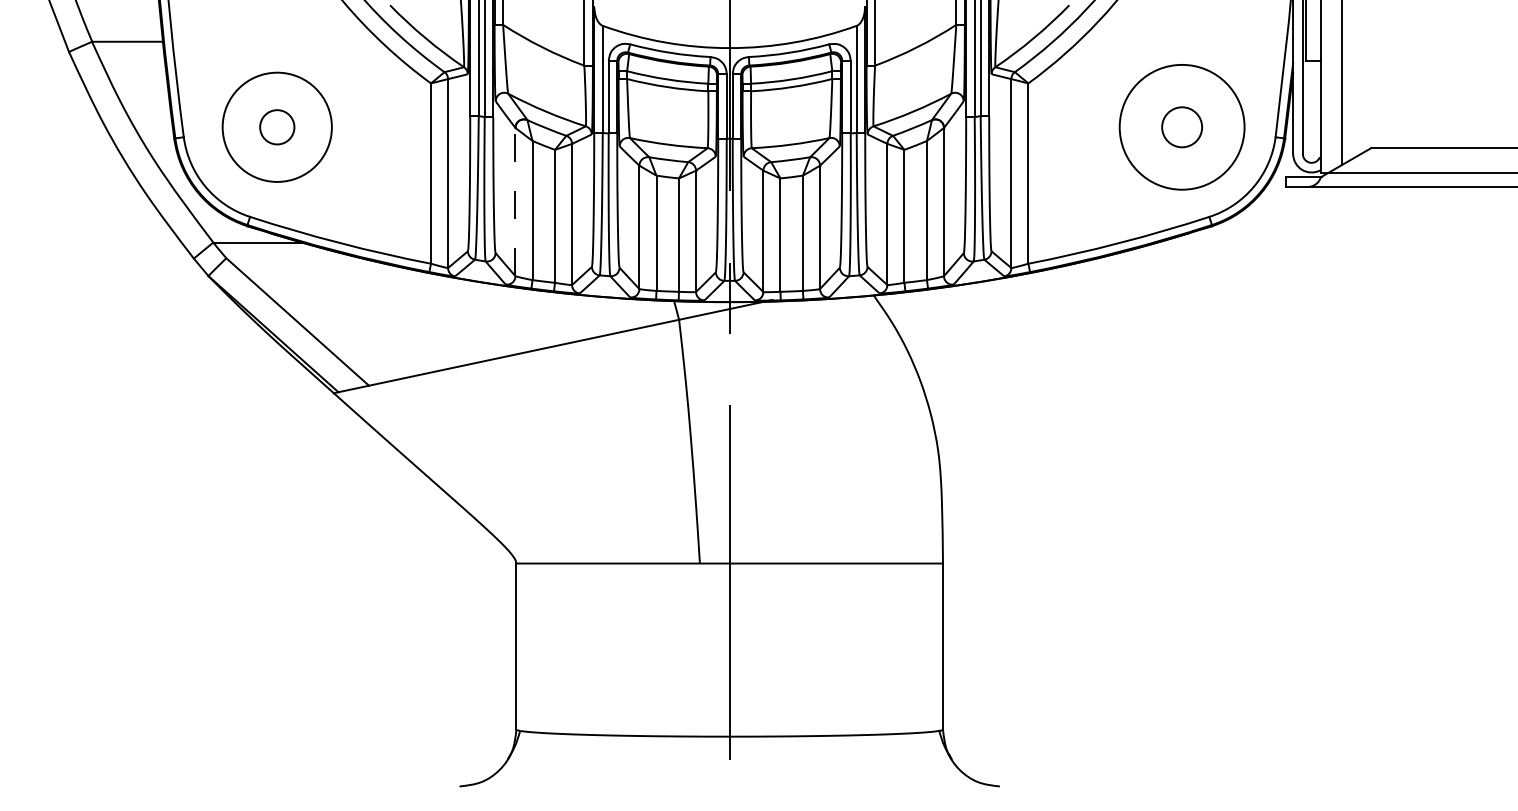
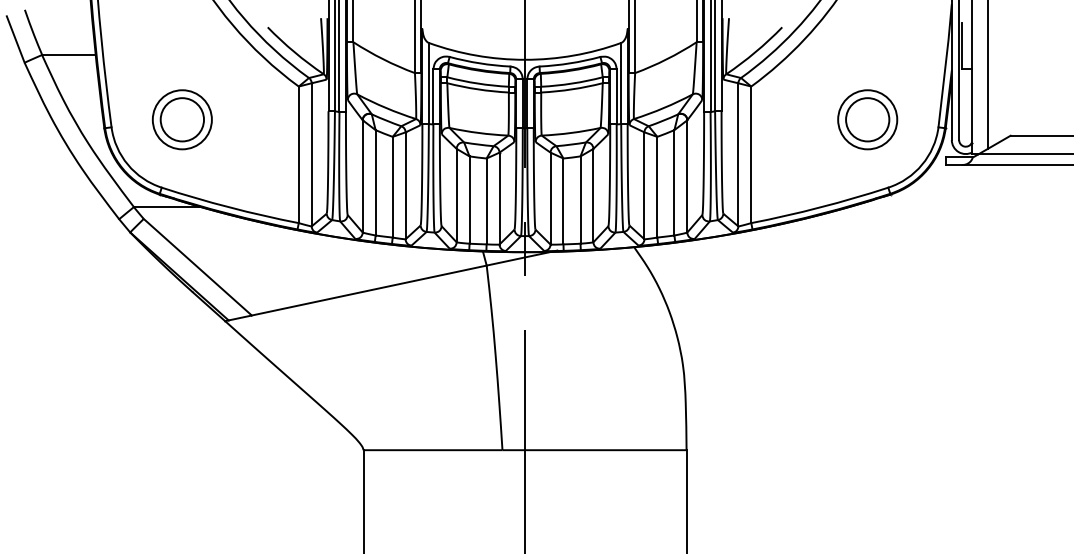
circle: (276, 126) -> (181, 119), size x1.67
circle: (1181, 126) -> (867, 119), size x1.43
circle: (277, 127) -> (182, 119), size x0.71
circle: (1182, 127) -> (867, 119), size x0.62
line: (515, 201) -> (362, 175), dashed -> solid

